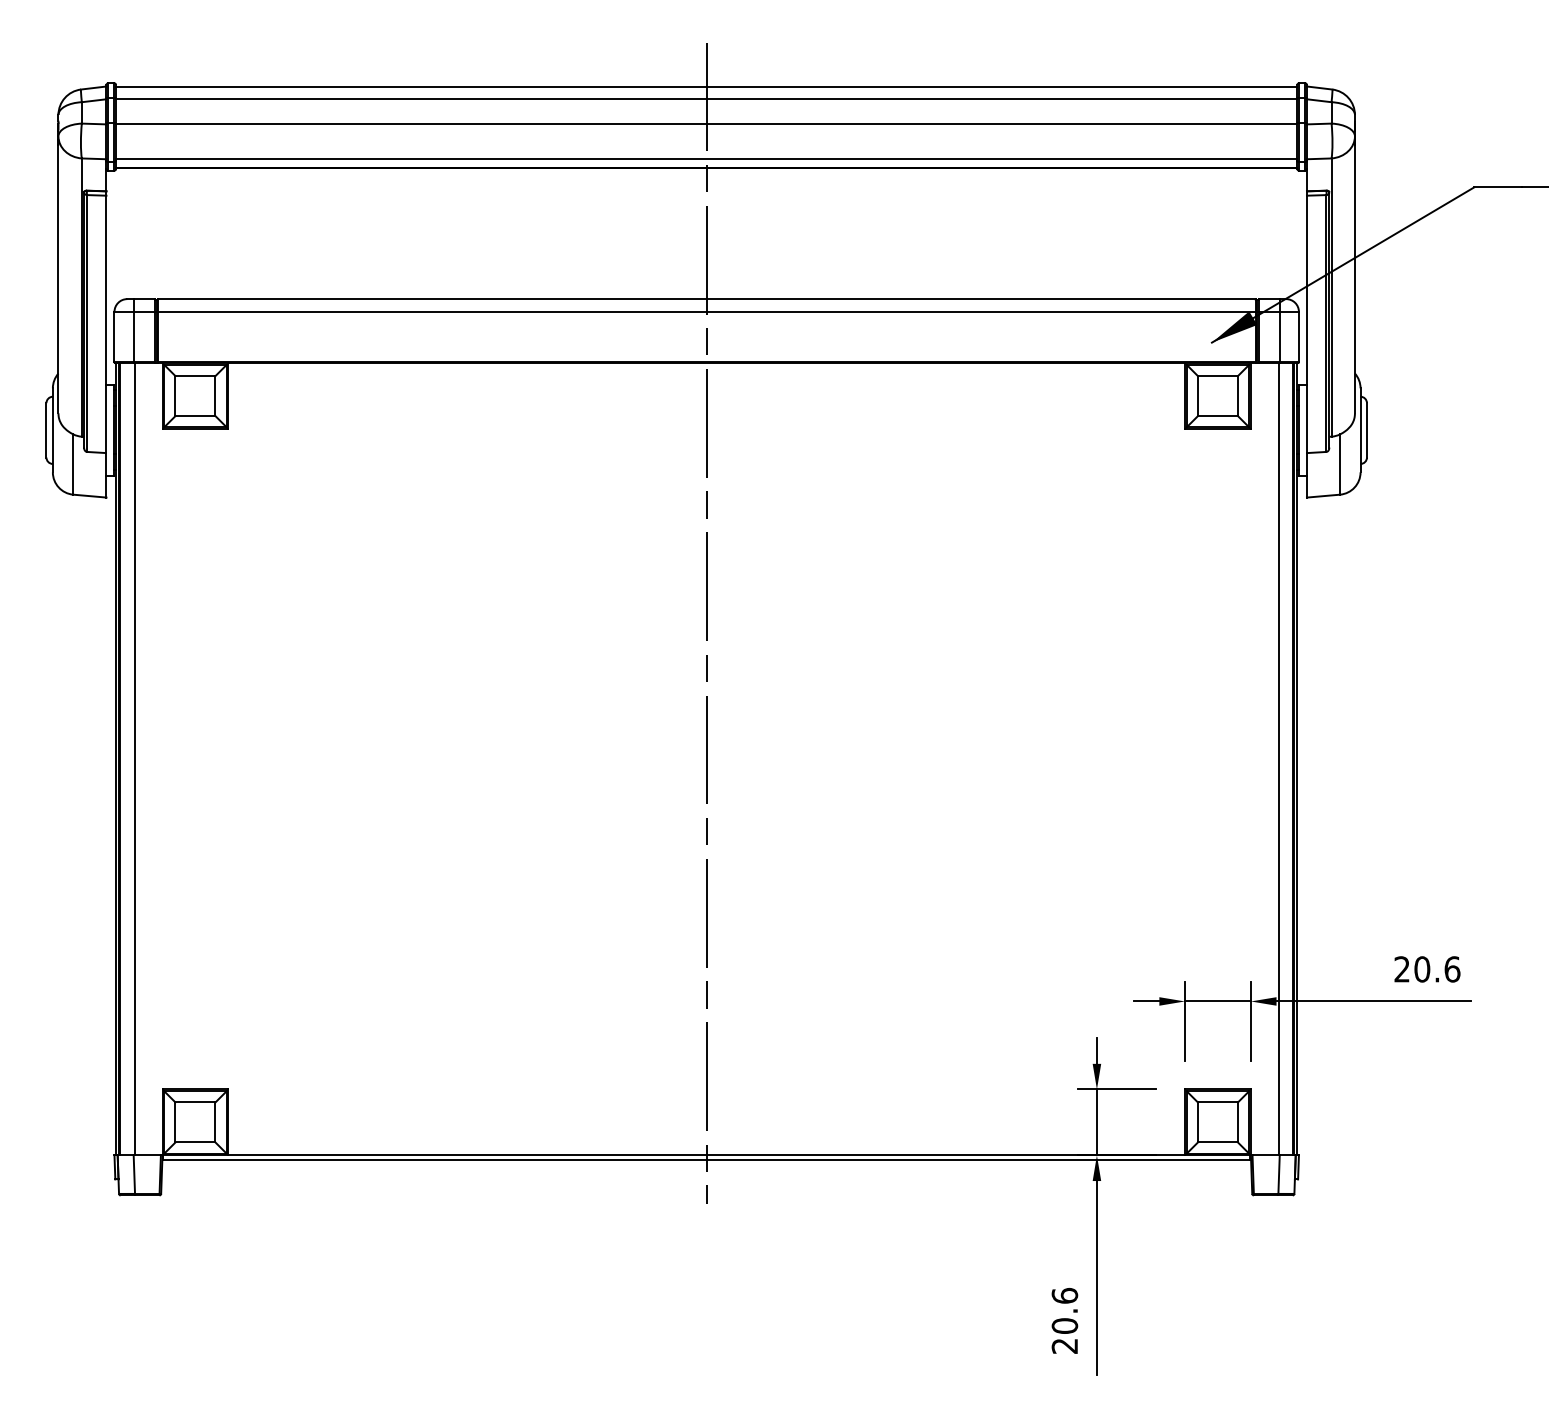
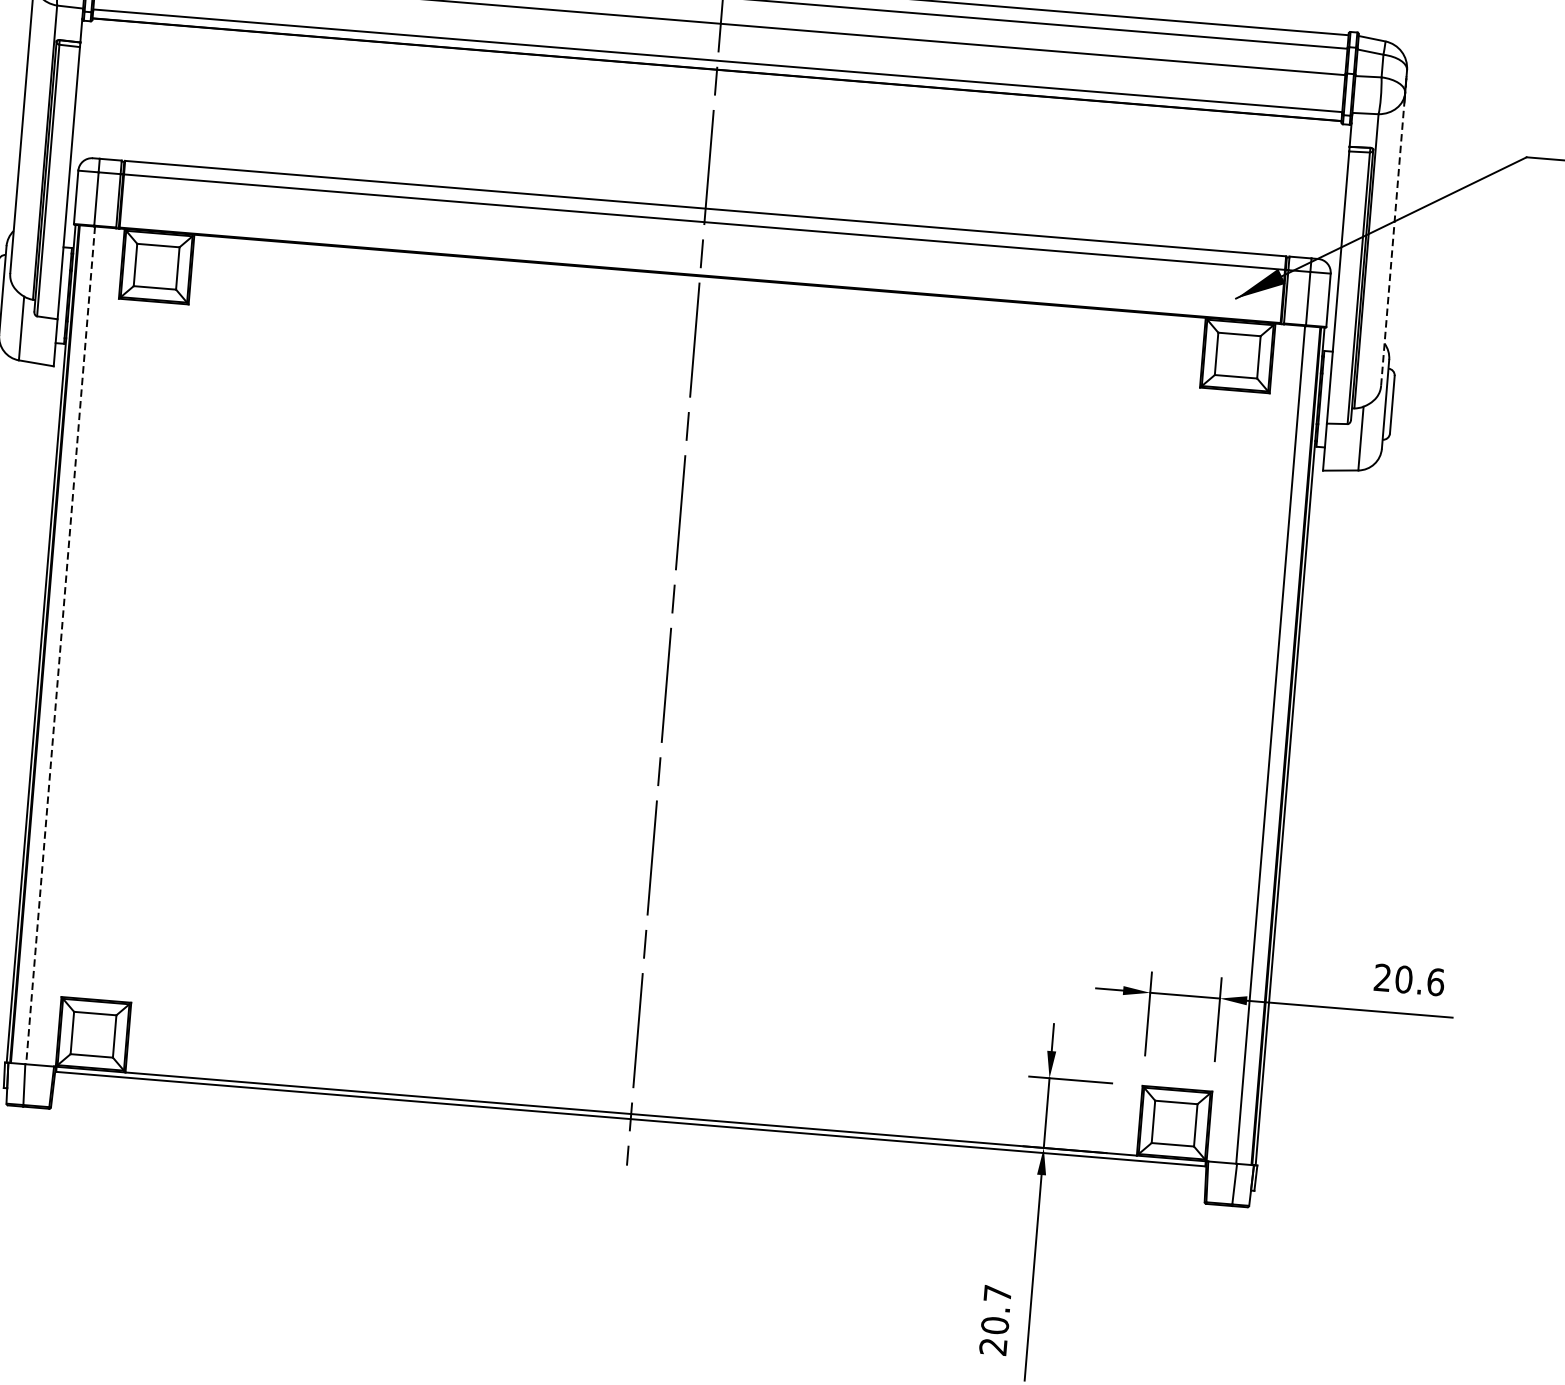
line: (1354, 279) -> (1392, 244), solid -> dashed
line: (134, 759) -> (60, 645), solid -> dashed
text: (1064, 1295) -> (997, 1293), 20.6 -> 20.7

